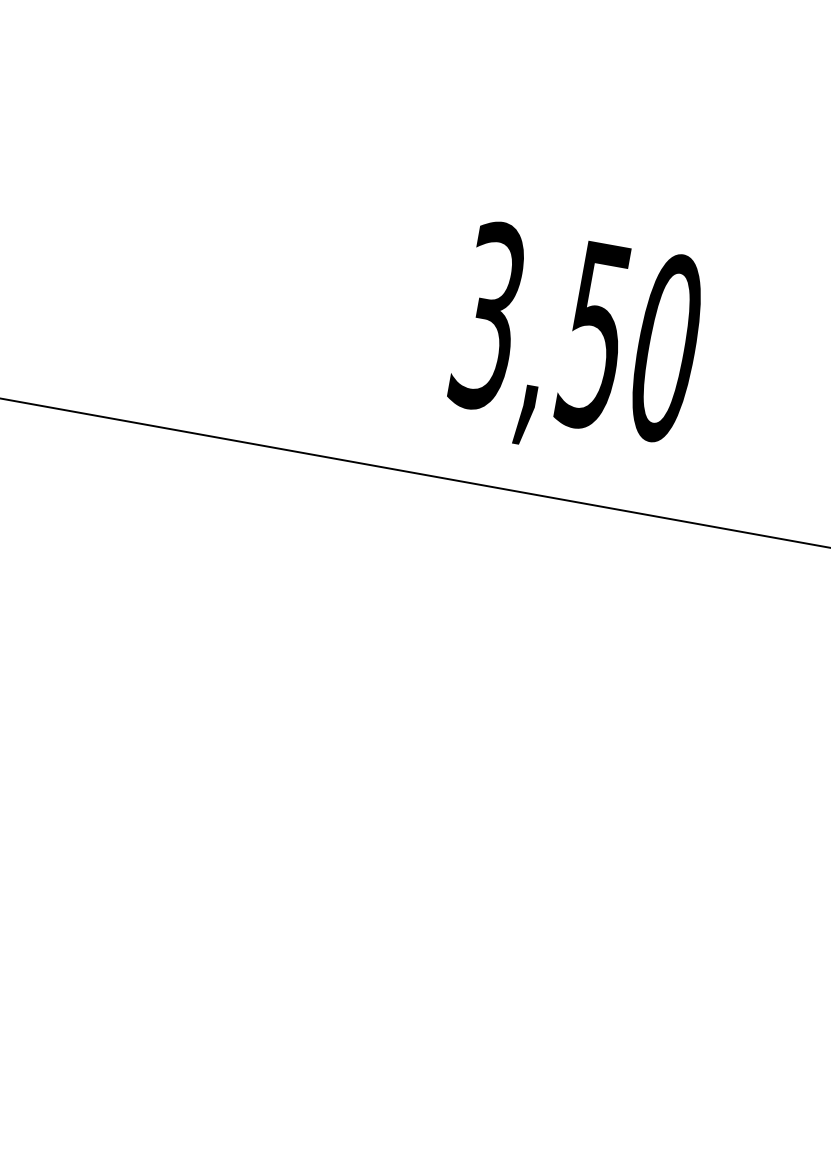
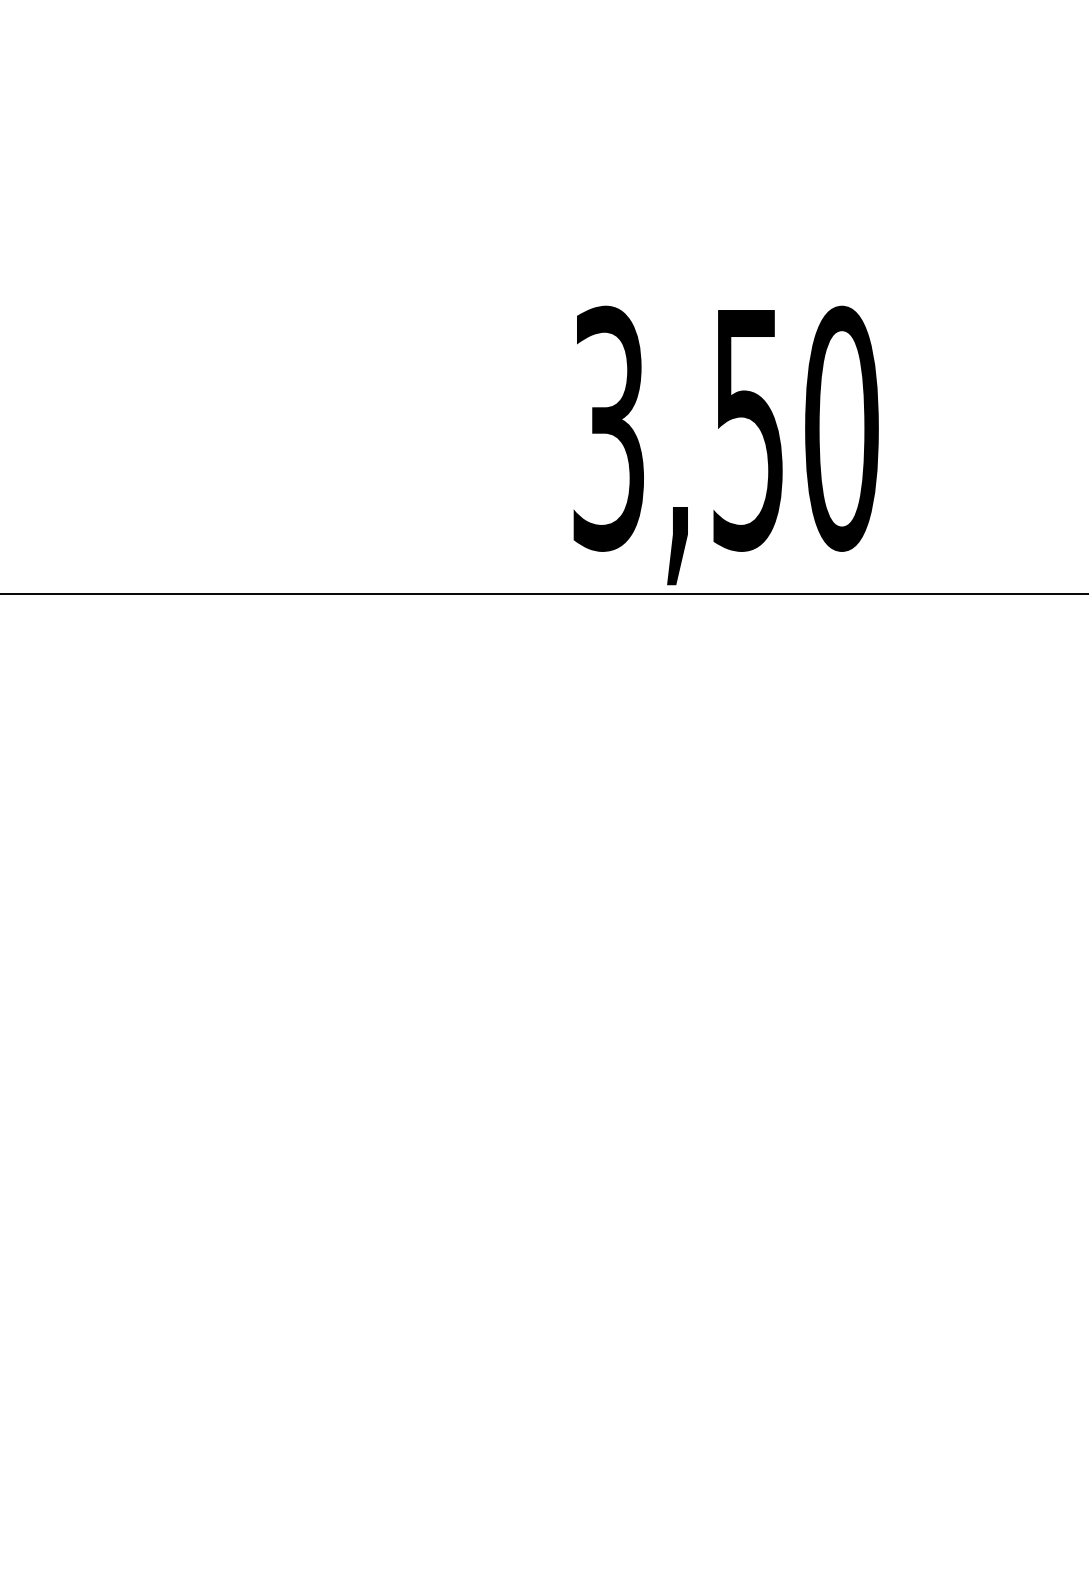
text: (575, 344) -> (725, 445), moved

